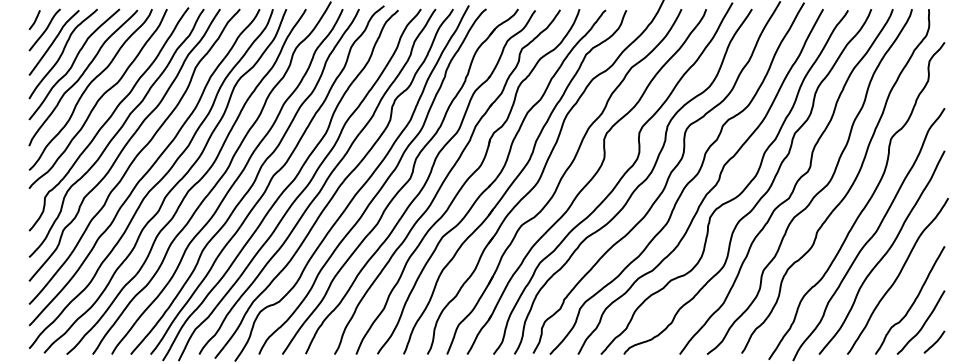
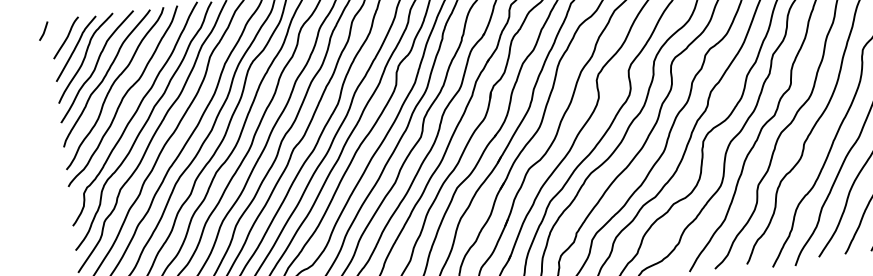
curve: (35, 19) -> (44, 30), moved

